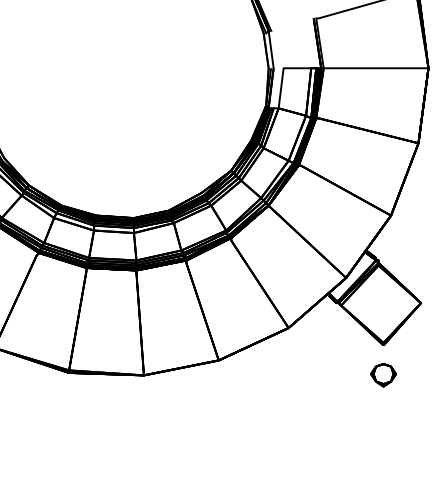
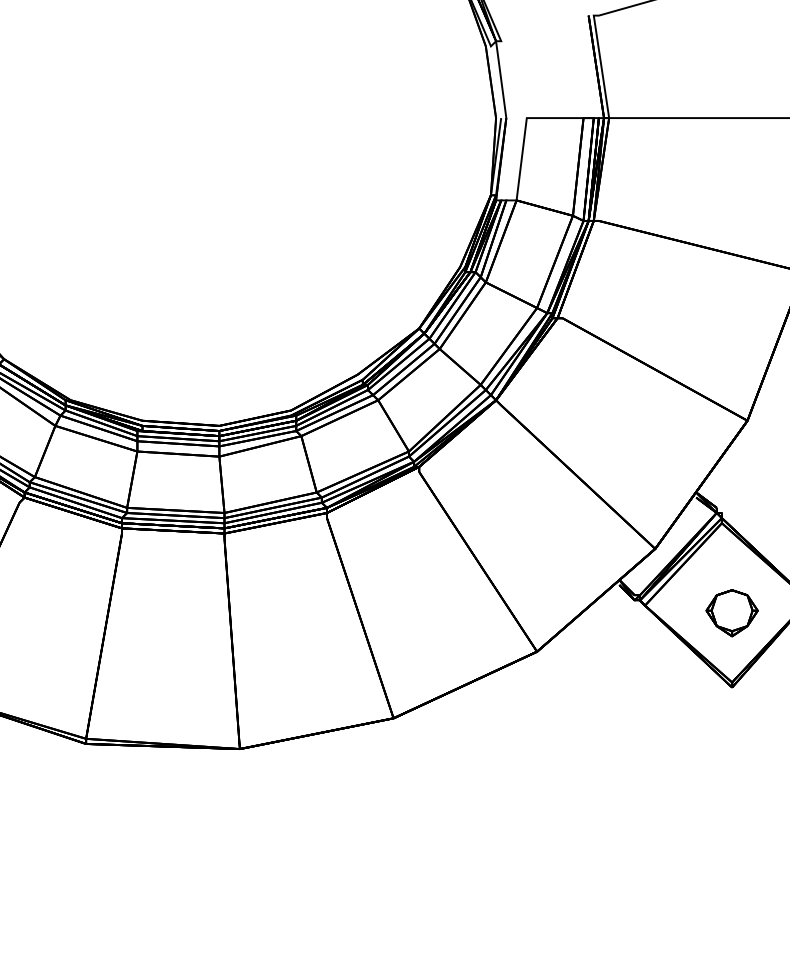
part: (383, 375) -> (732, 613), moved

